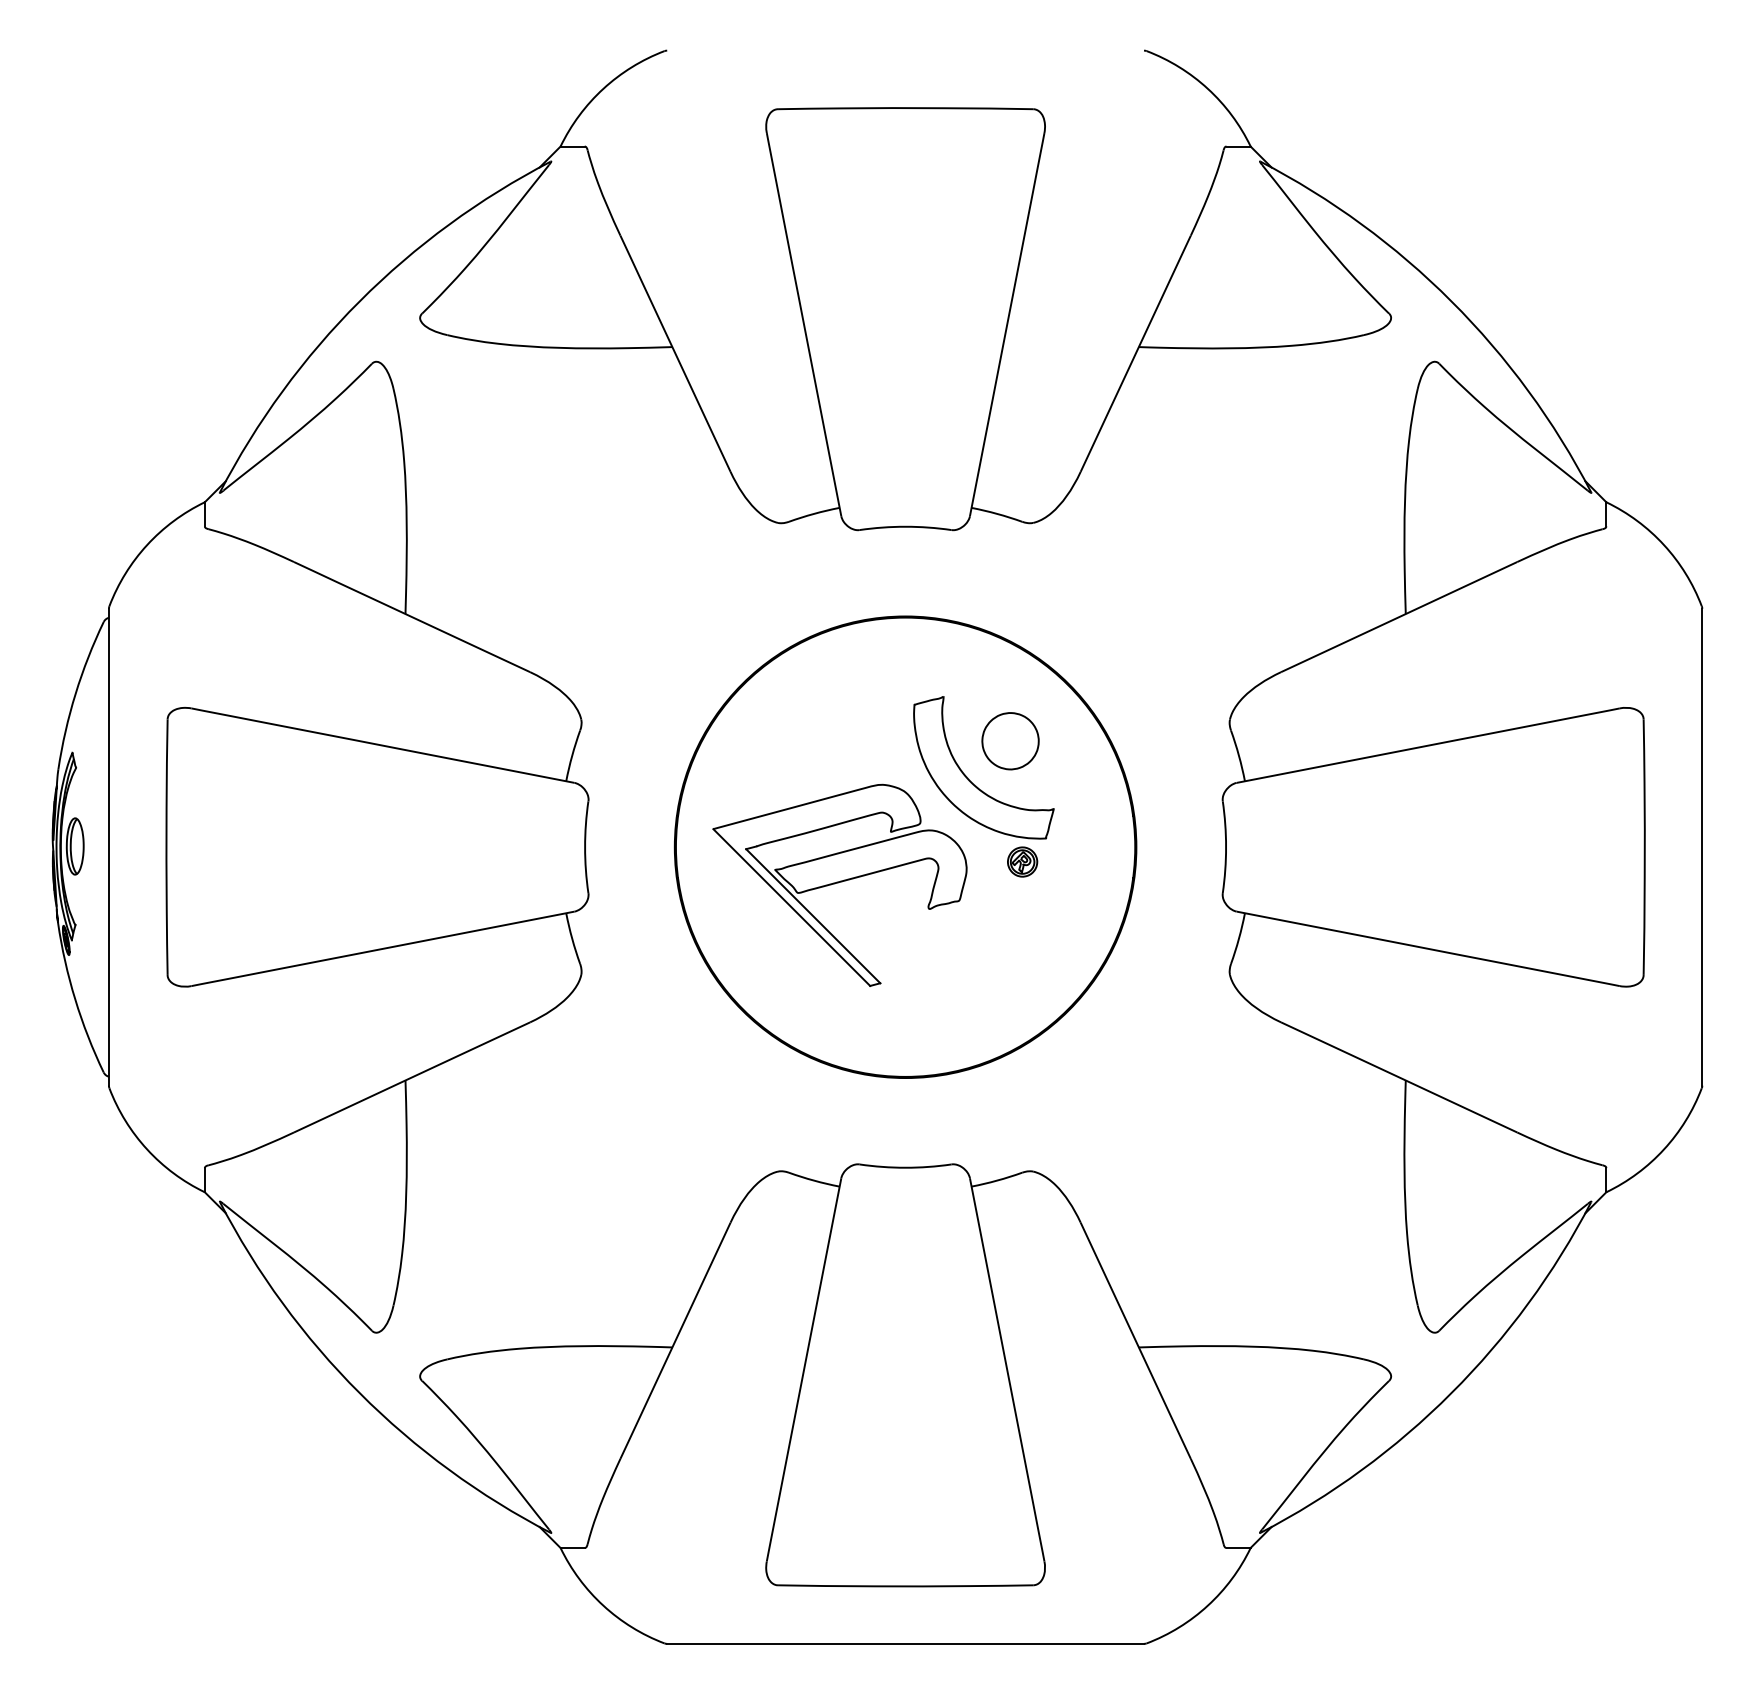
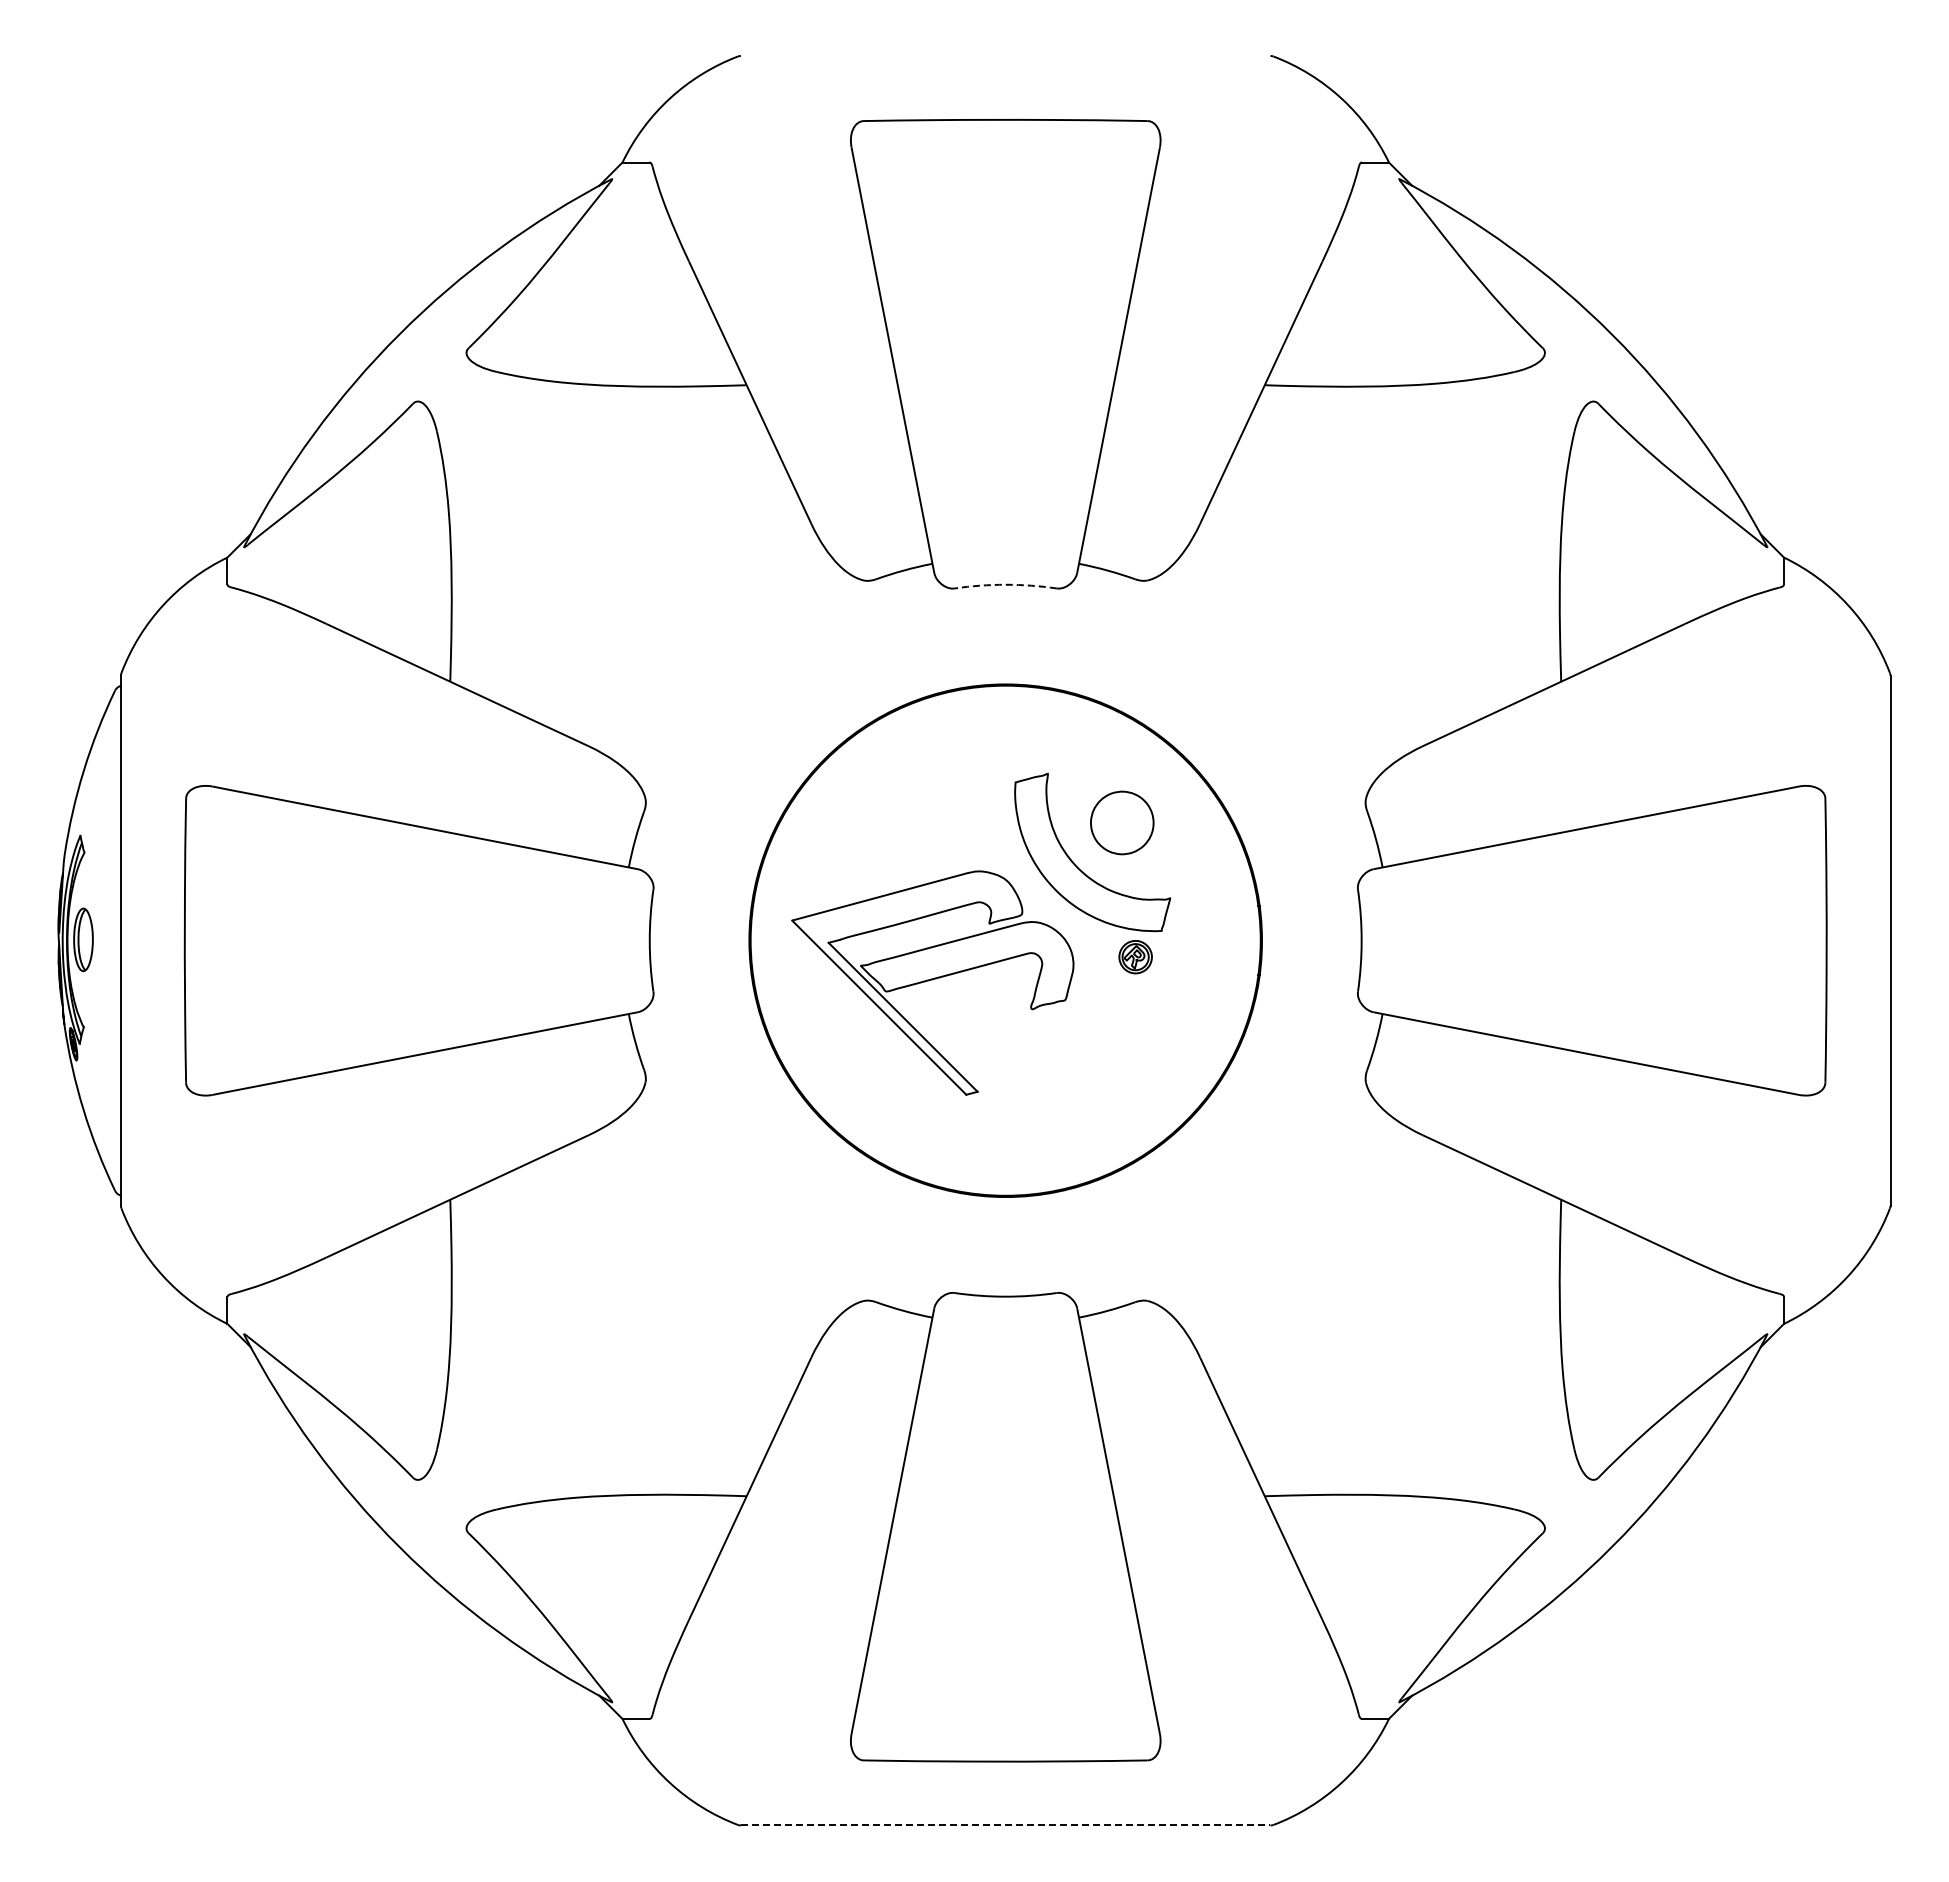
arc: (905, 526) -> (1005, 584), solid -> dashed
line: (905, 1643) -> (1005, 1825), solid -> dashed

